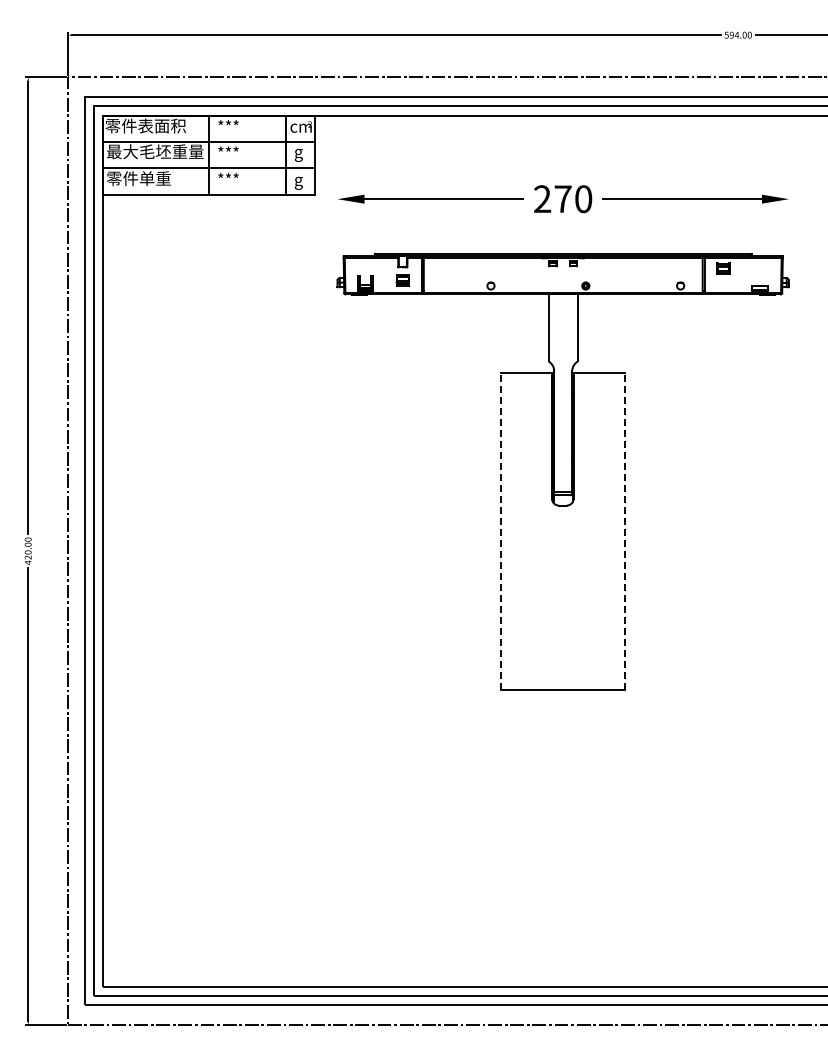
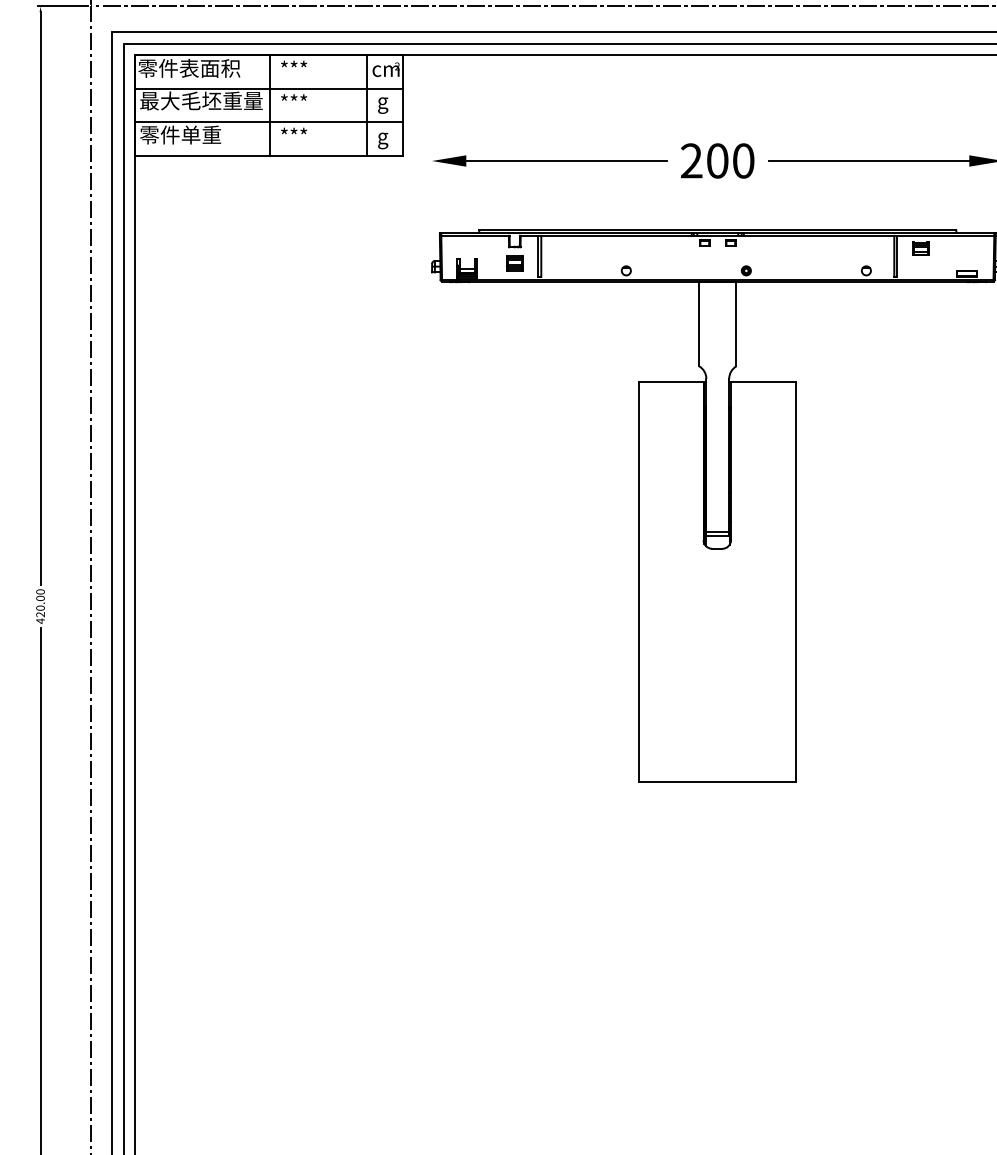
text: (562, 199) -> (716, 161), 270 -> 200
line: (501, 531) -> (639, 581), dashed -> solid
line: (625, 531) -> (796, 581), dashed -> solid

